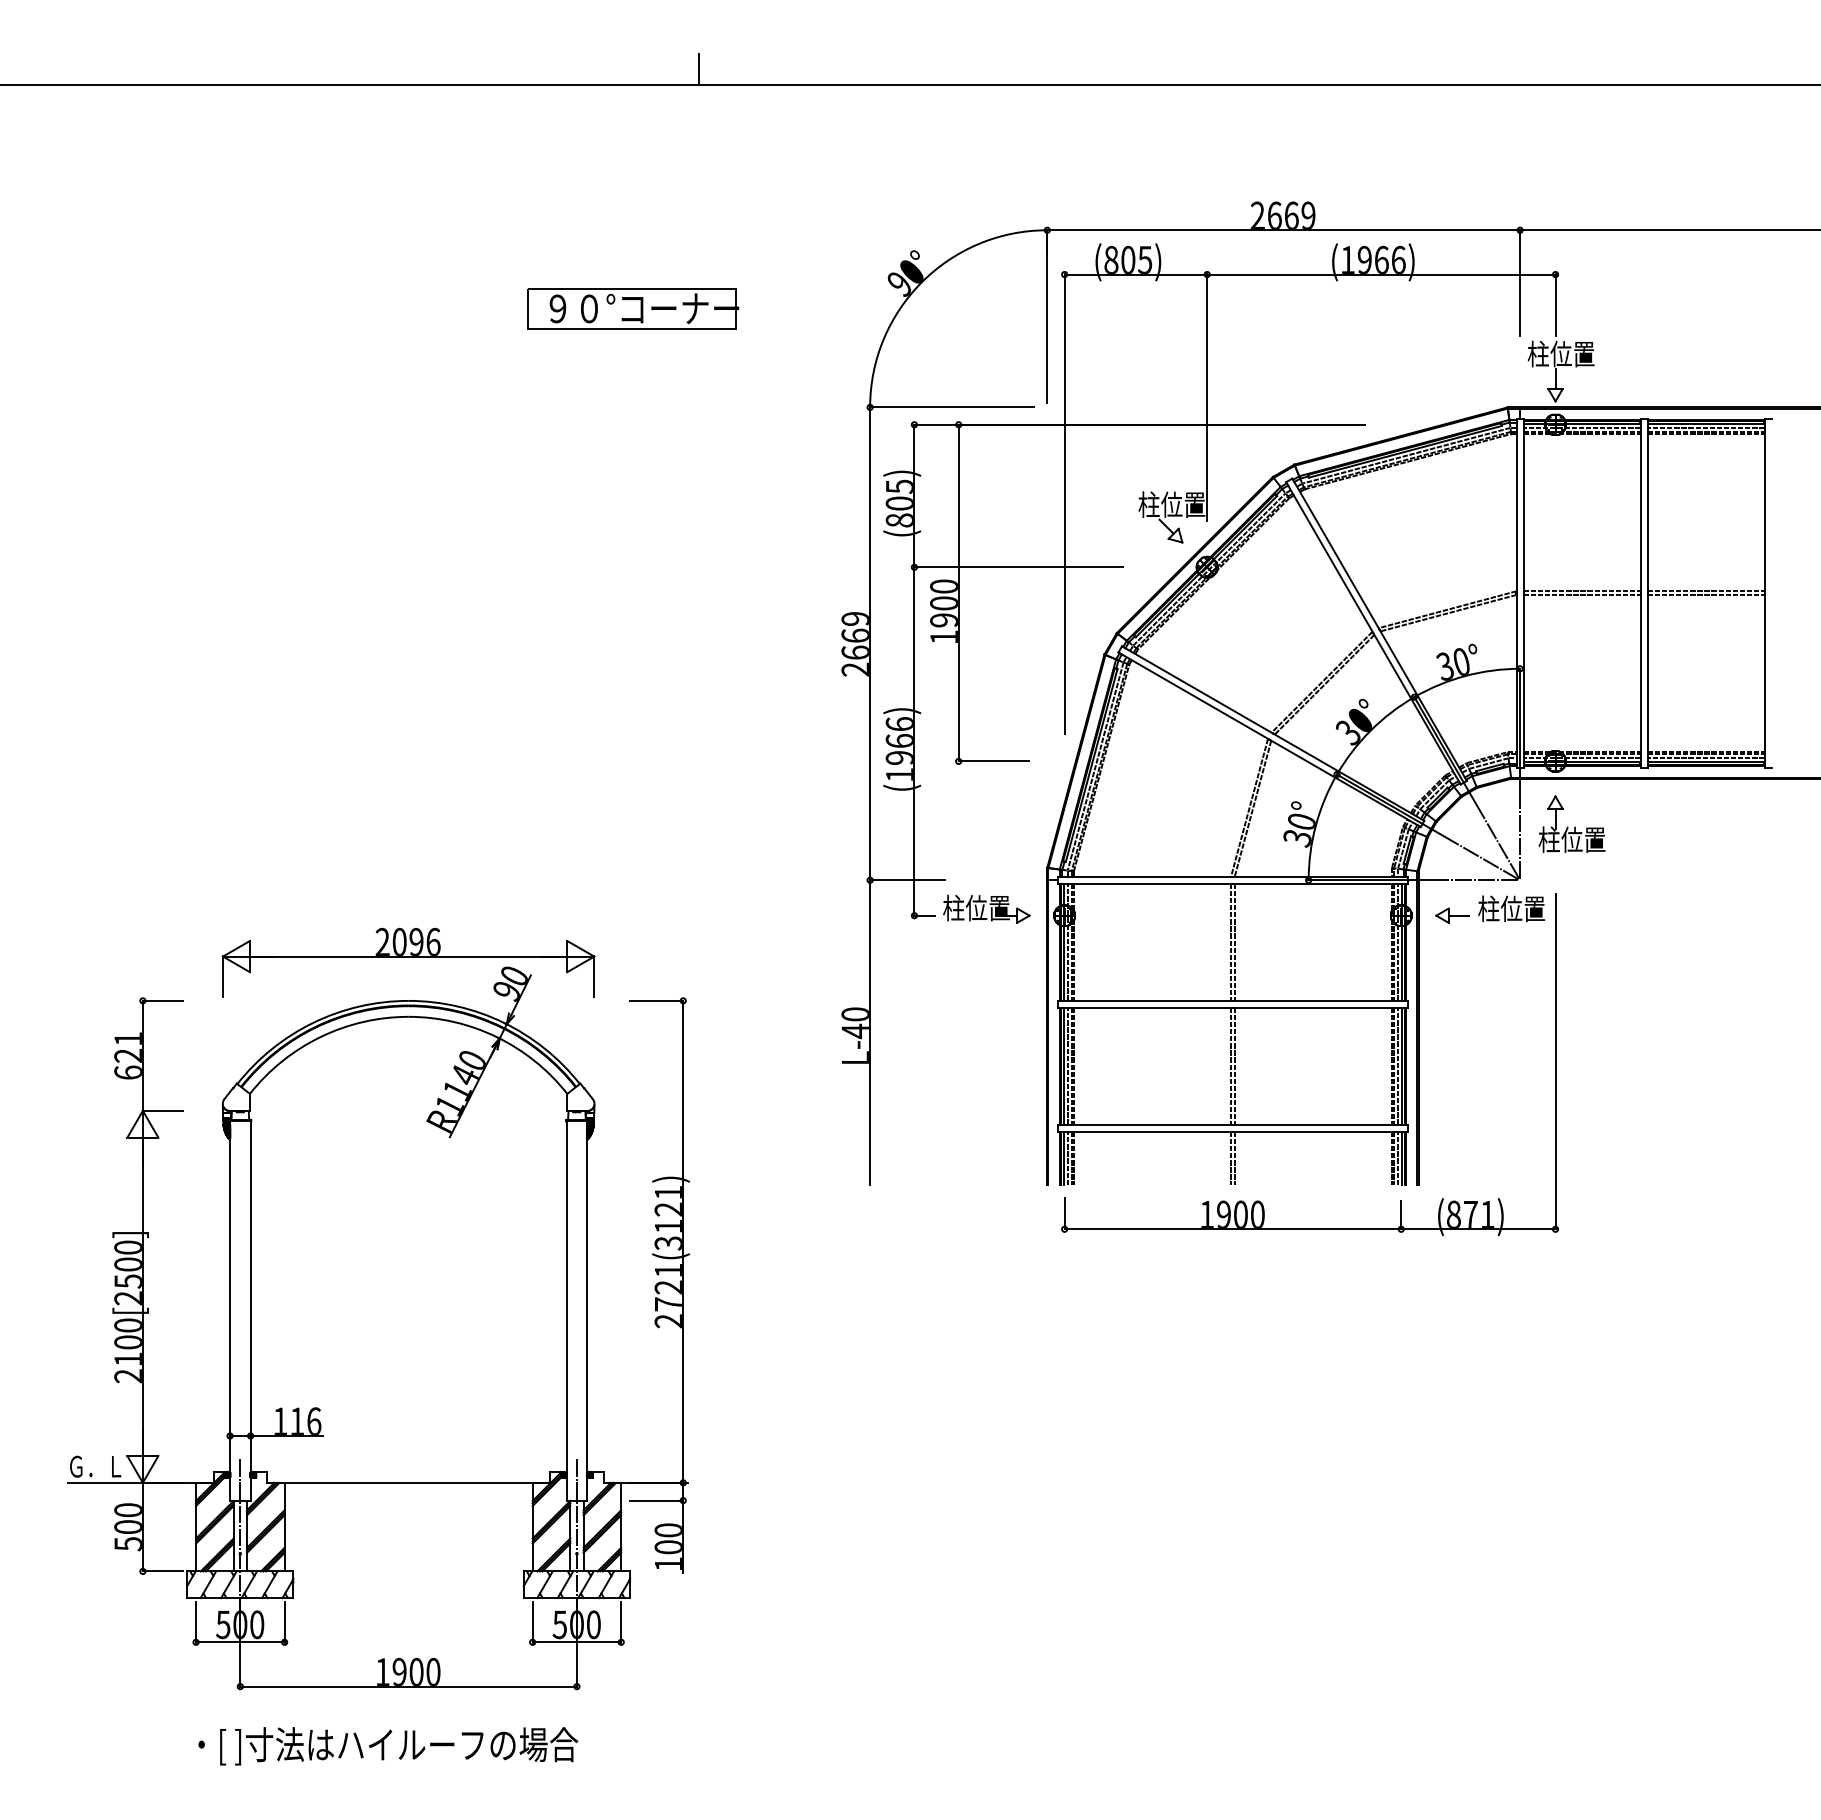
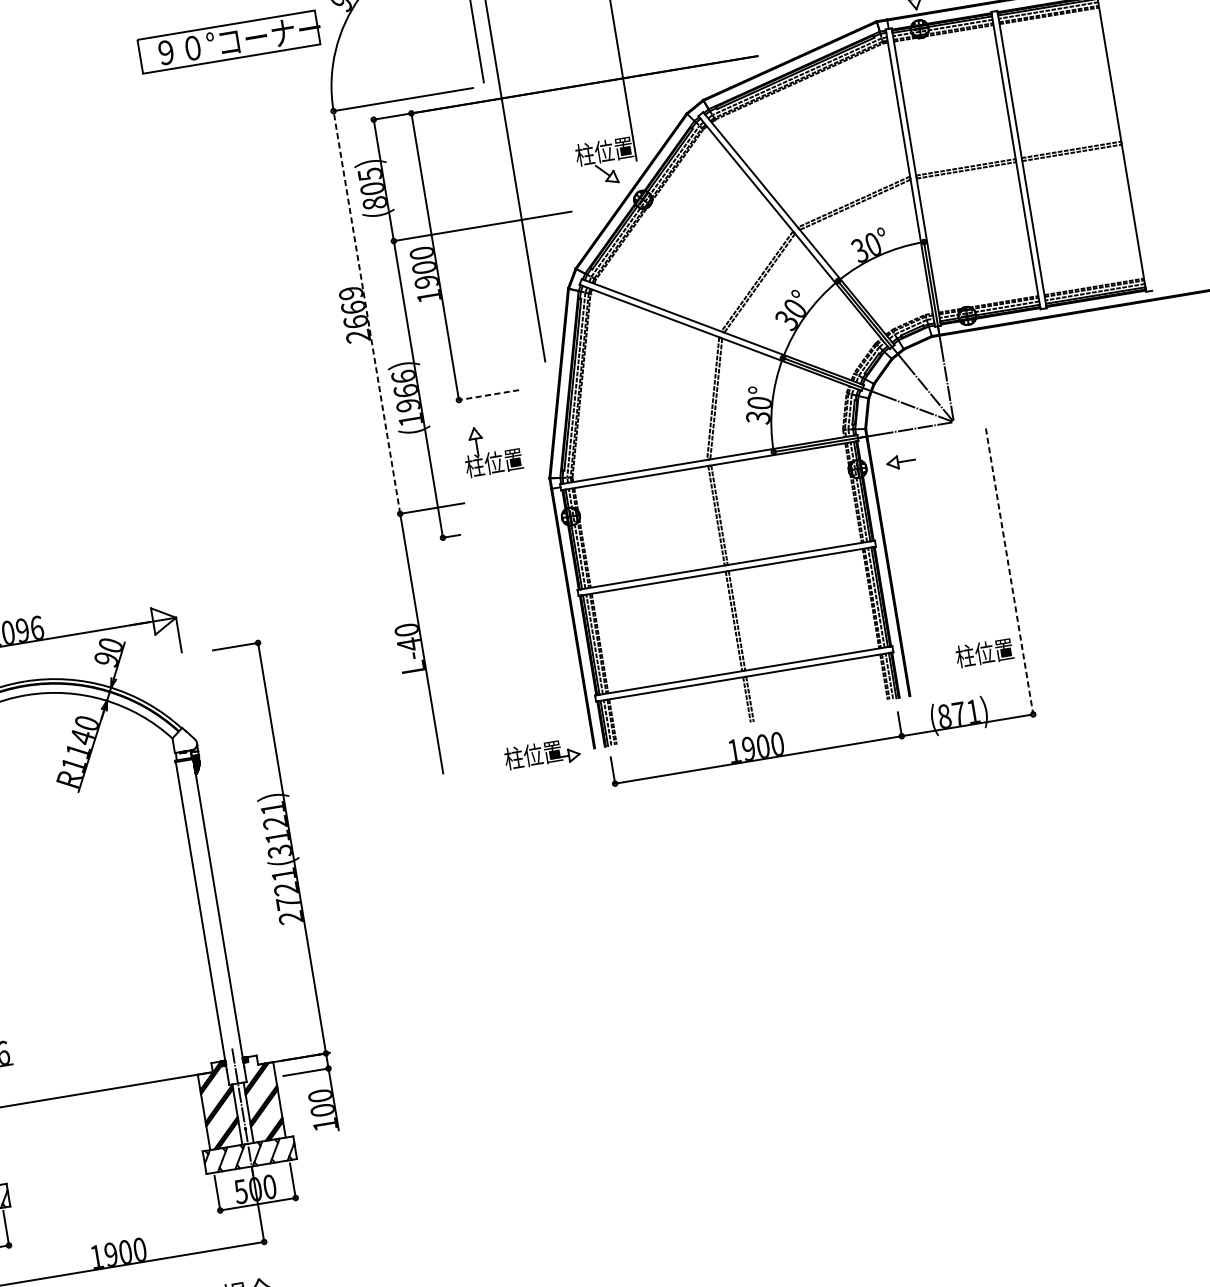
part: (633, 308) -> (230, 41), moved
line: (870, 643) -> (367, 312), solid -> dashed
line: (993, 761) -> (488, 395), solid -> dashed
part: (1571, 823) -> (491, 449), moved
part: (986, 908) -> (541, 753), moved
text: (1511, 908) -> (984, 652), moved
line: (1555, 1061) -> (1009, 571), solid -> dashed

